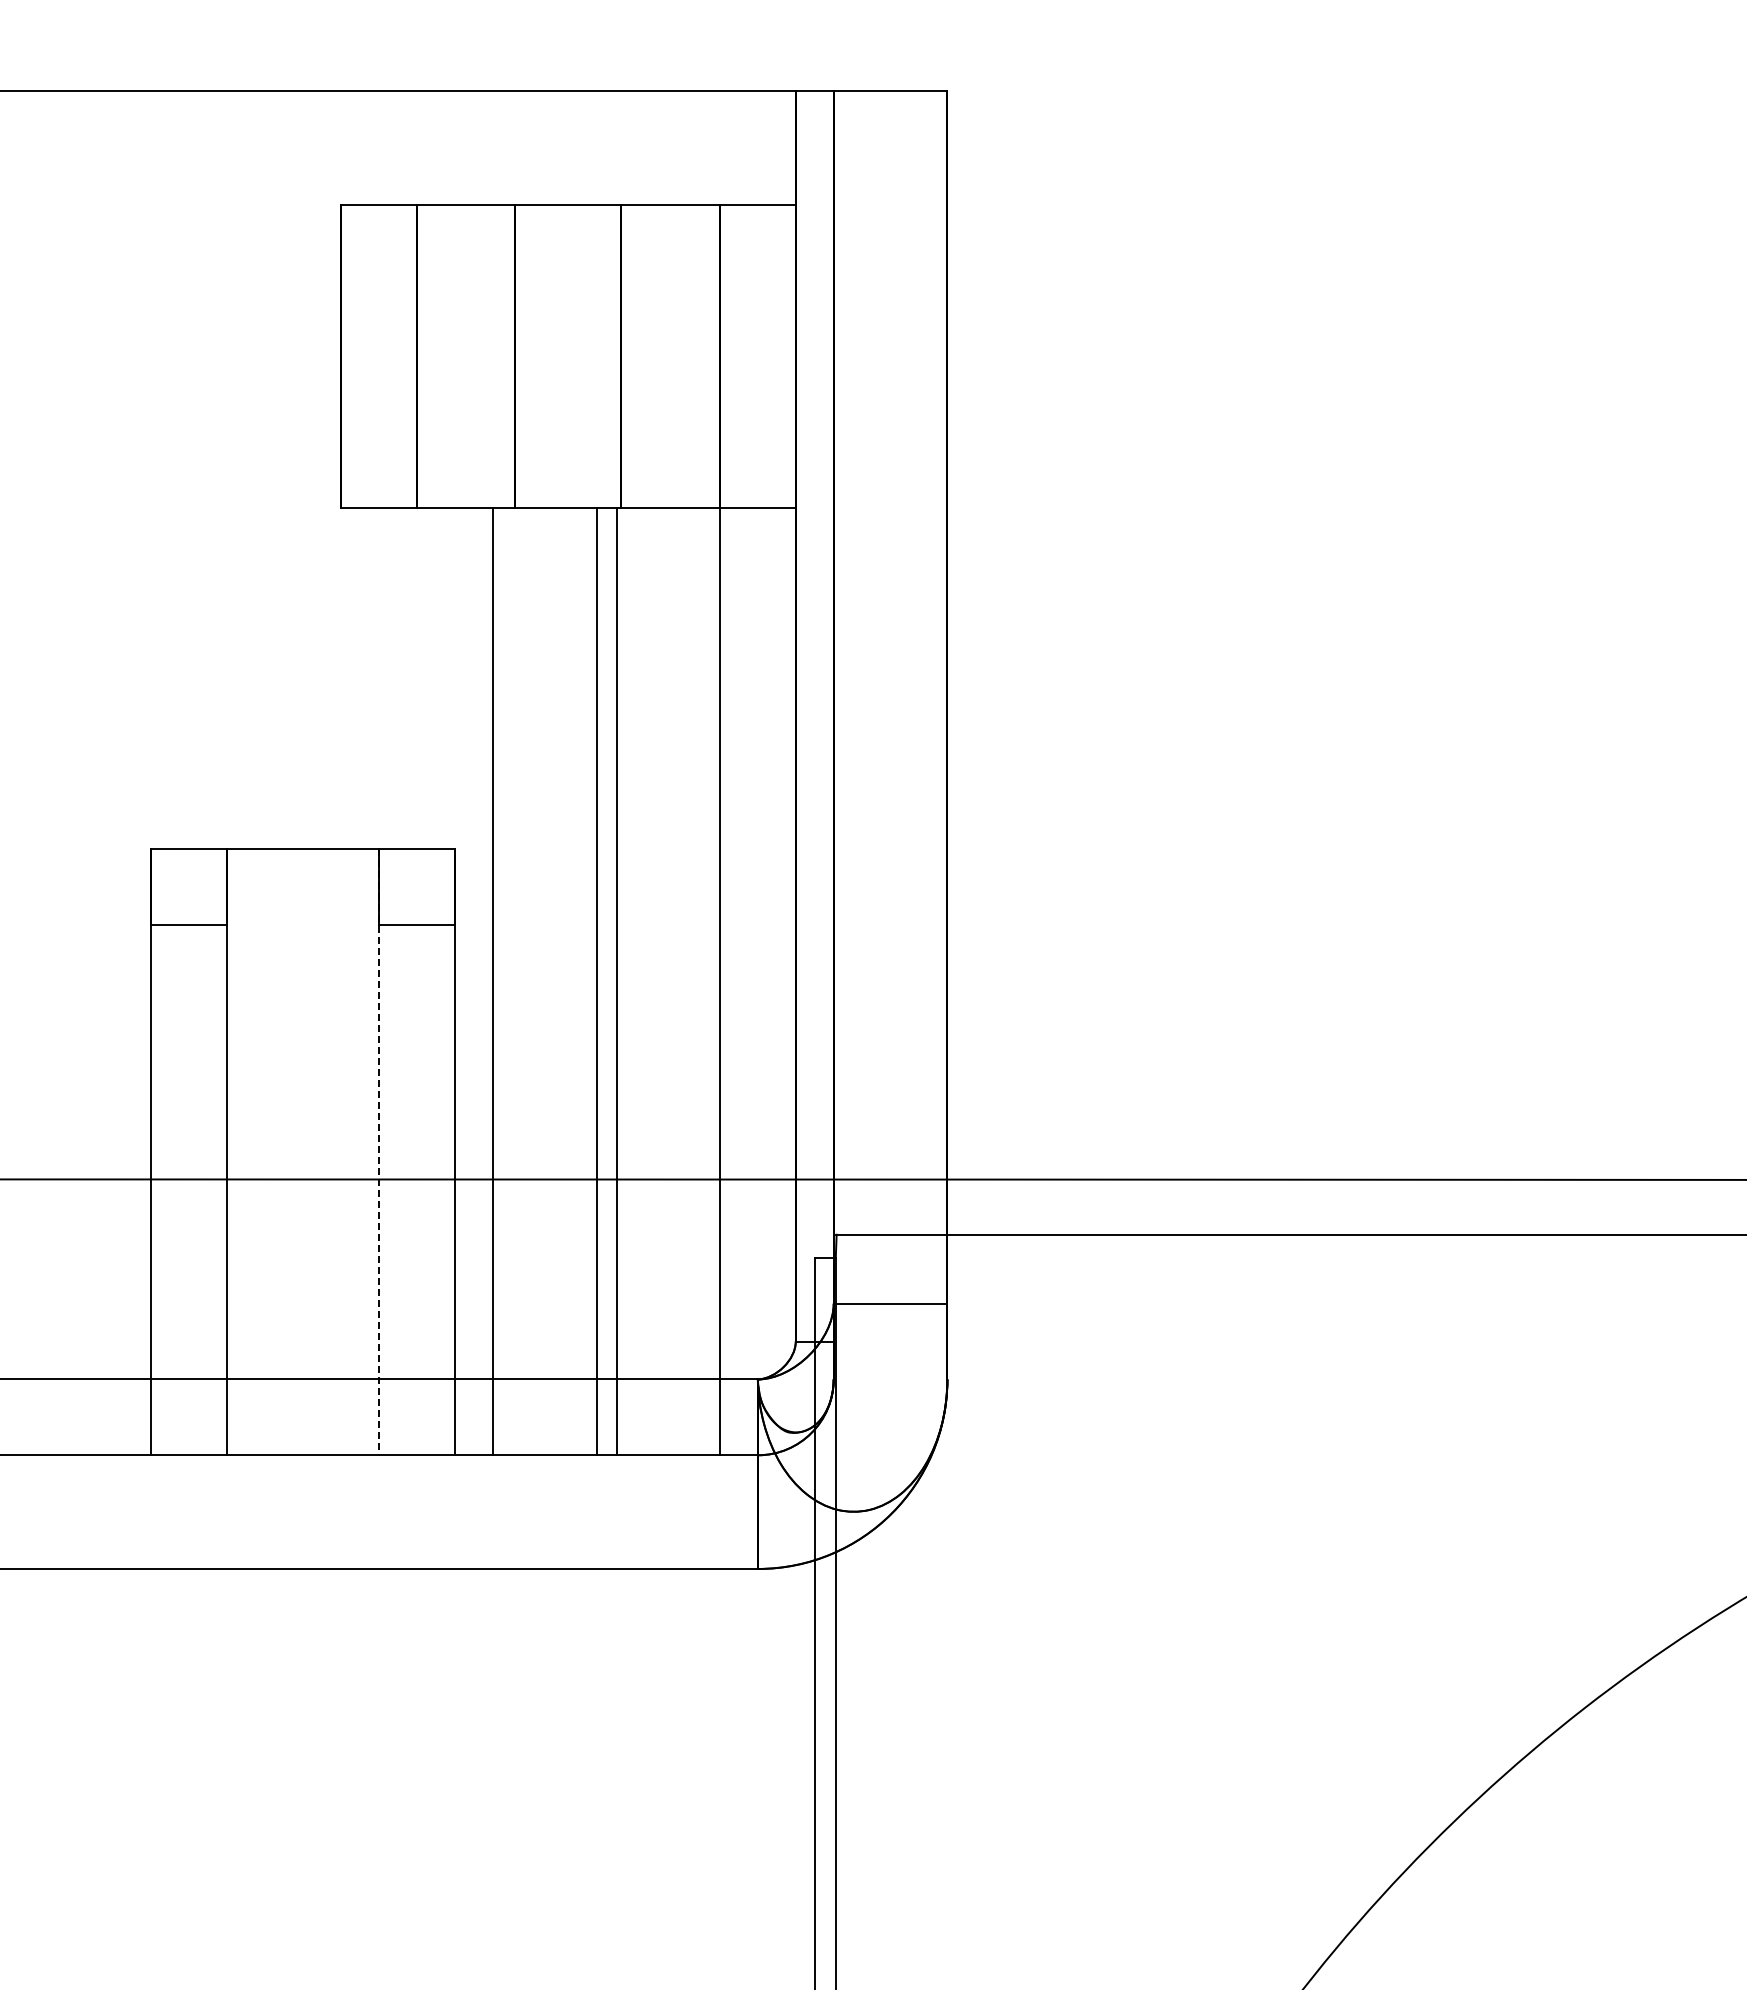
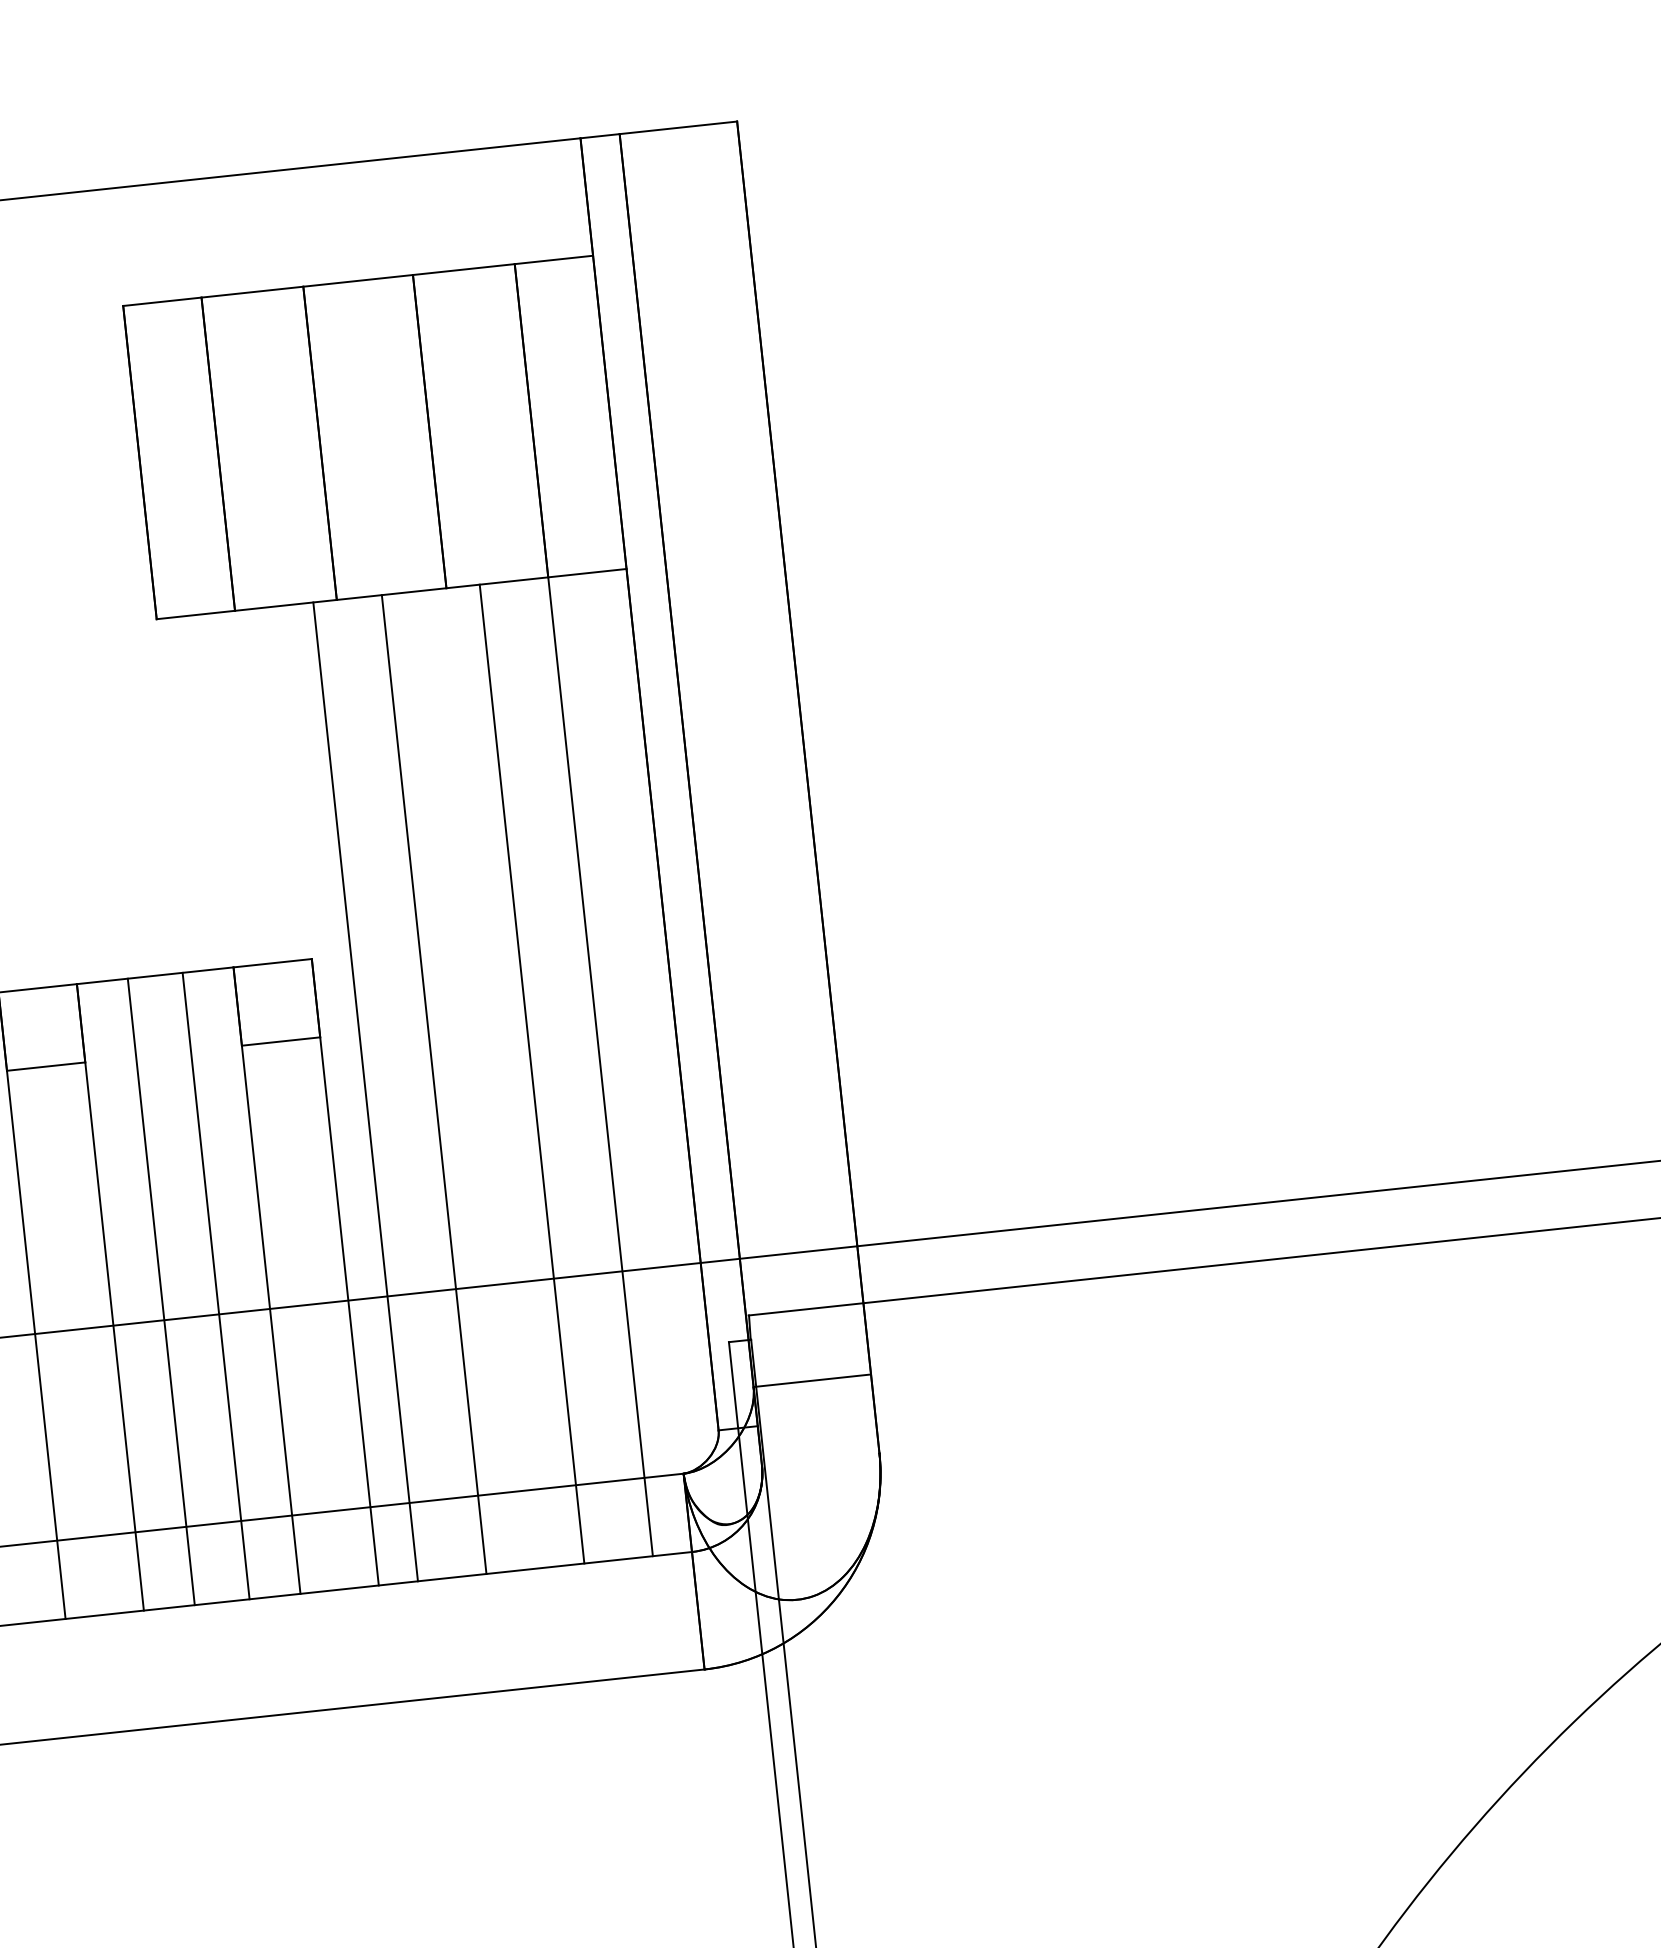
line: (596, 981) -> (531, 1074), moved
line: (616, 981) -> (433, 1084), moved
line: (276, 1151) -> (161, 1291), added
line: (329, 1151) -> (215, 1285), added
line: (378, 1152) -> (266, 1281), dashed -> solid

